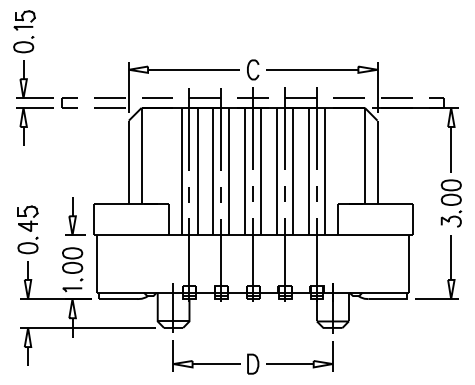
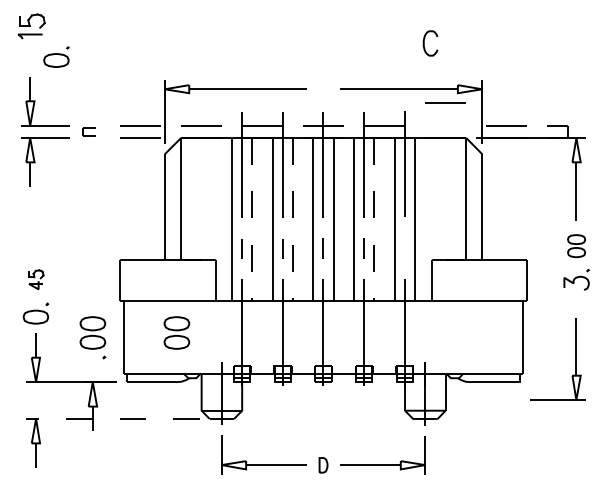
part: (23, 44) -> (56, 56), moved
curve: (248, 69) -> (424, 43), moved
line: (348, 98) -> (445, 102), moved
part: (69, 102) -> (88, 131), size x0.6
line: (197, 171) -> (252, 219), solid -> dashed
line: (228, 171) -> (292, 219), solid -> dashed
line: (293, 171) -> (374, 219), solid -> dashed
part: (451, 192) -> (576, 245), size x0.7
line: (316, 193) -> (404, 247), removed
part: (75, 216) -> (96, 276), removed
part: (28, 218) -> (36, 279), size x0.6
part: (138, 260) -> (176, 332), added
part: (450, 267) -> (575, 359), moved
line: (72, 289) -> (92, 369), removed
line: (88, 327) -> (113, 418), solid -> dashed
part: (253, 364) -> (323, 465), size x0.6

